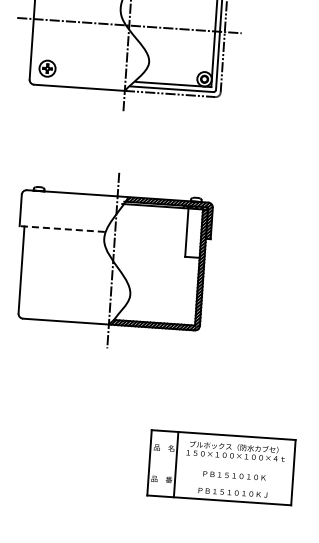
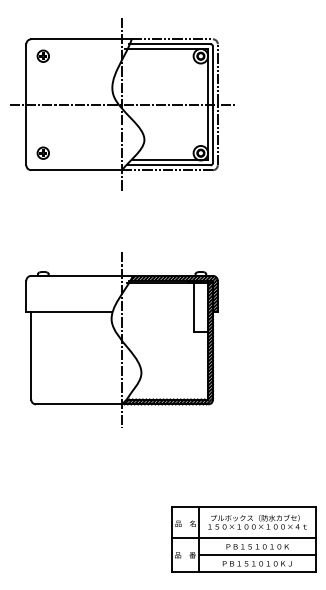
part: (46, 67) -> (42, 152), size x0.71
line: (62, 229) -> (69, 312), dashed -> solid
line: (221, 466) -> (244, 538), added
line: (233, 484) -> (257, 555), added

